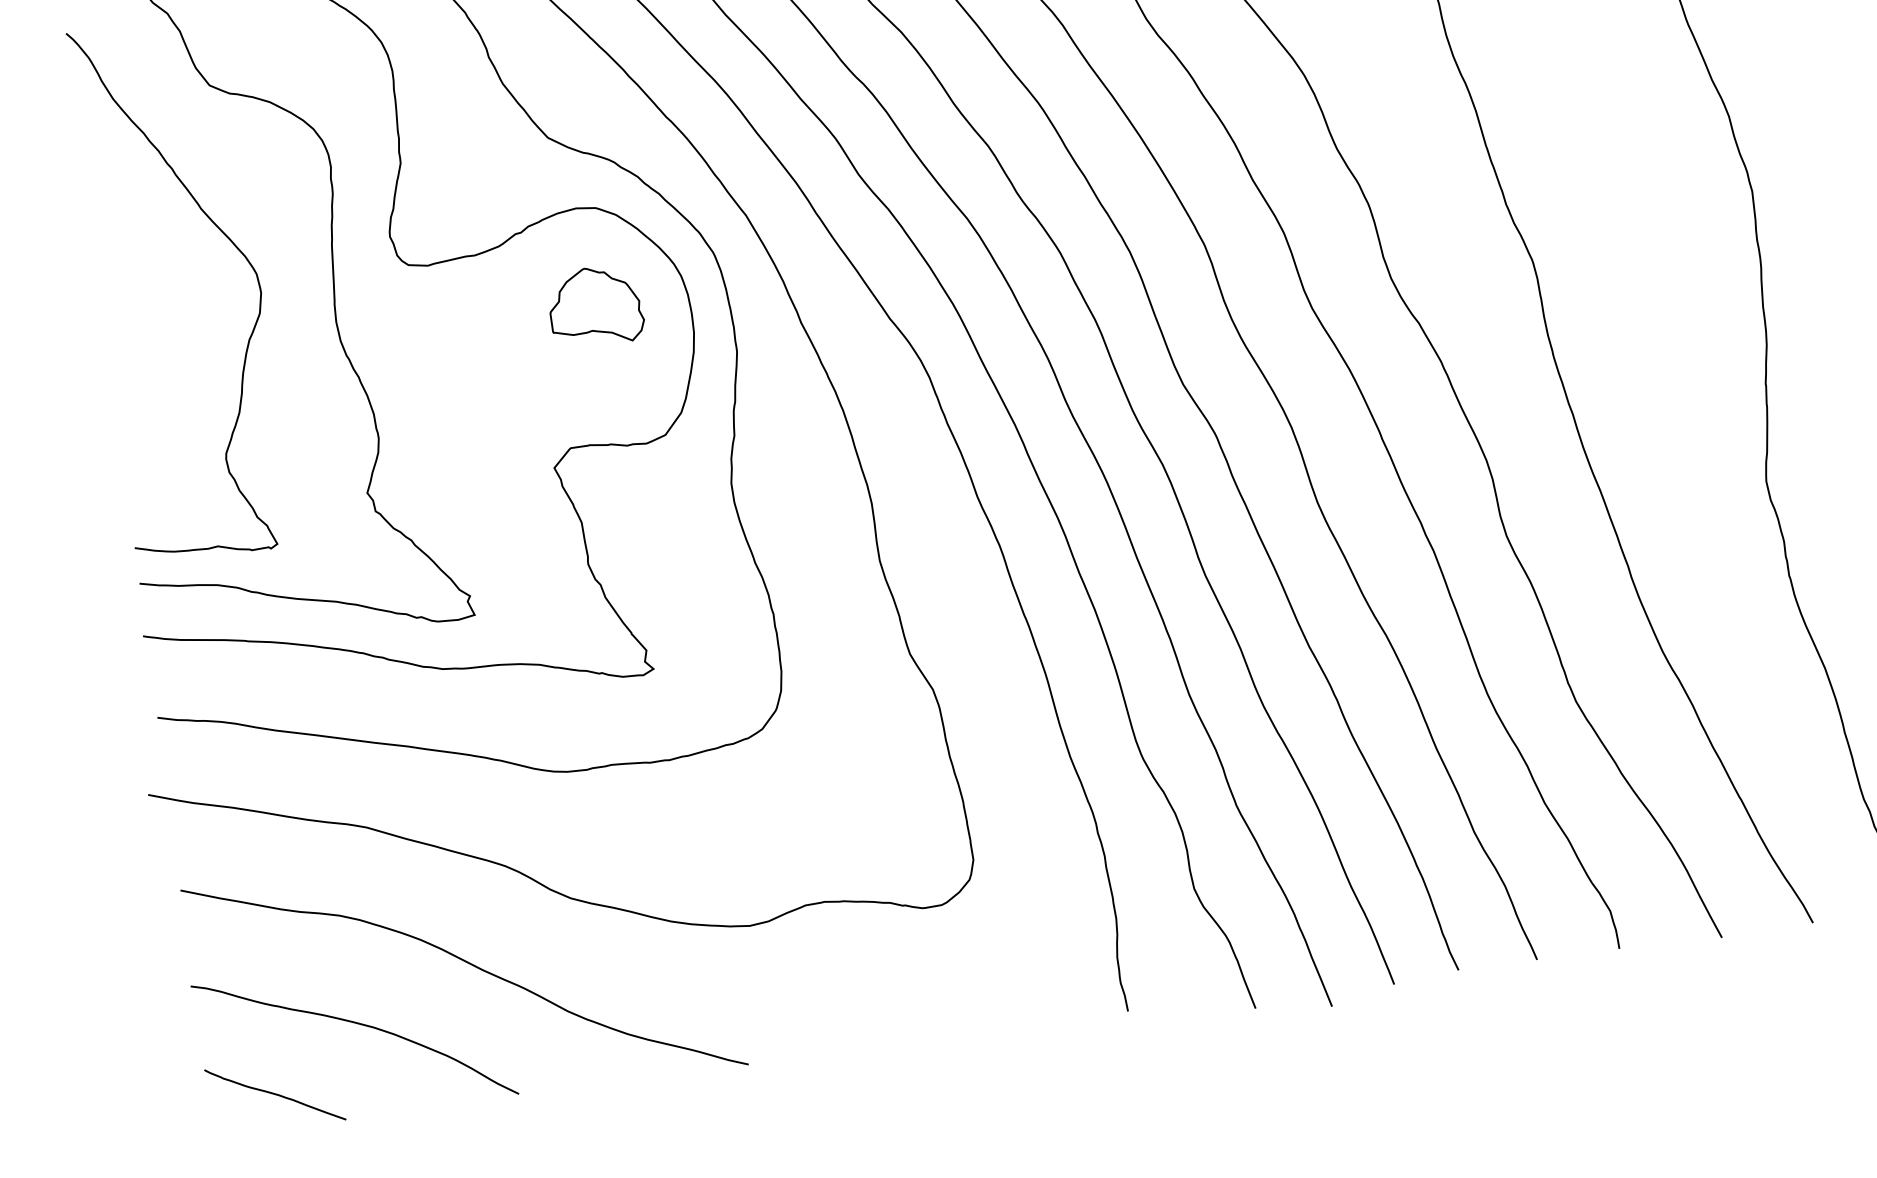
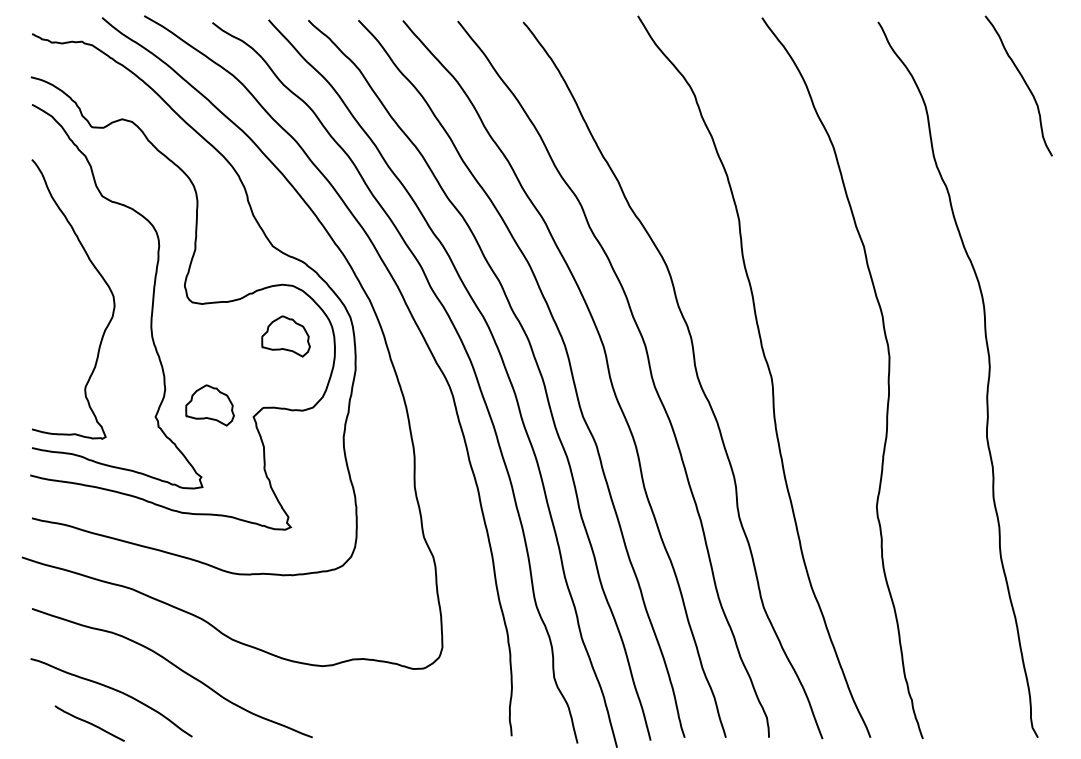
part: (467, 457) -> (209, 405), added
curve: (274, 1094) -> (89, 723), moved

